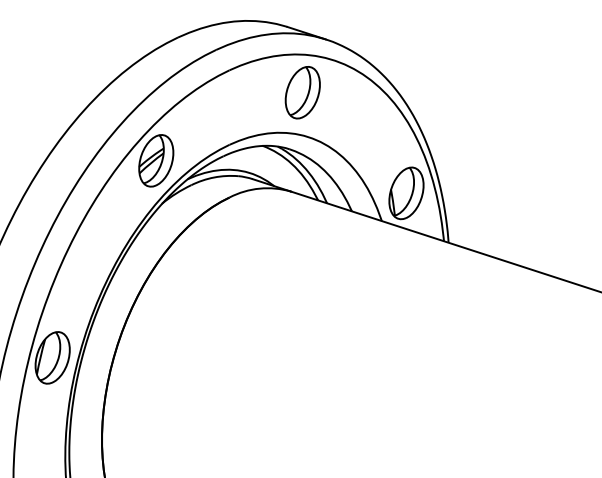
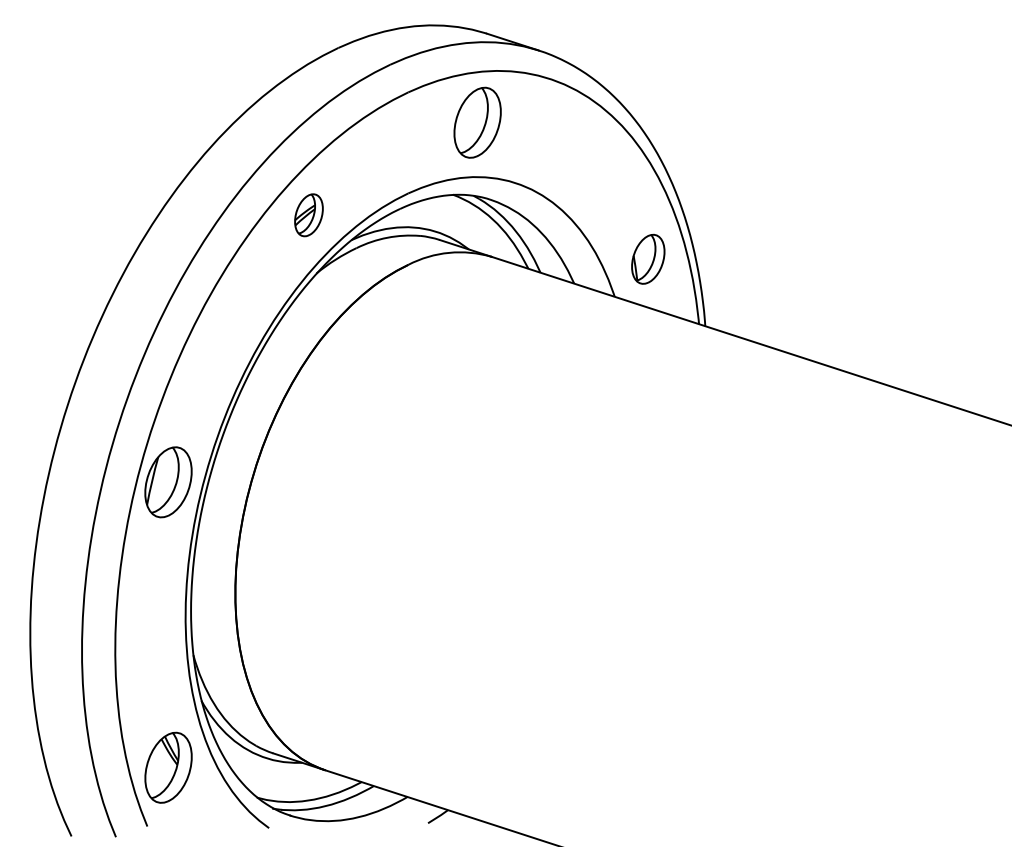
part: (302, 92) -> (477, 122), moved
part: (155, 161) -> (308, 215), size x0.6
part: (406, 193) -> (648, 259), size x0.7

